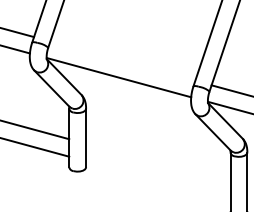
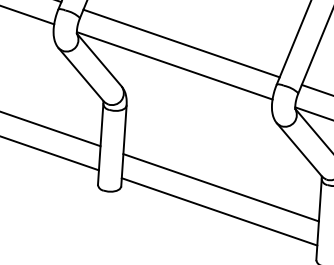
line: (122, 60) -> (181, 42), added
line: (158, 163) -> (221, 187), added
line: (158, 180) -> (219, 211), added

